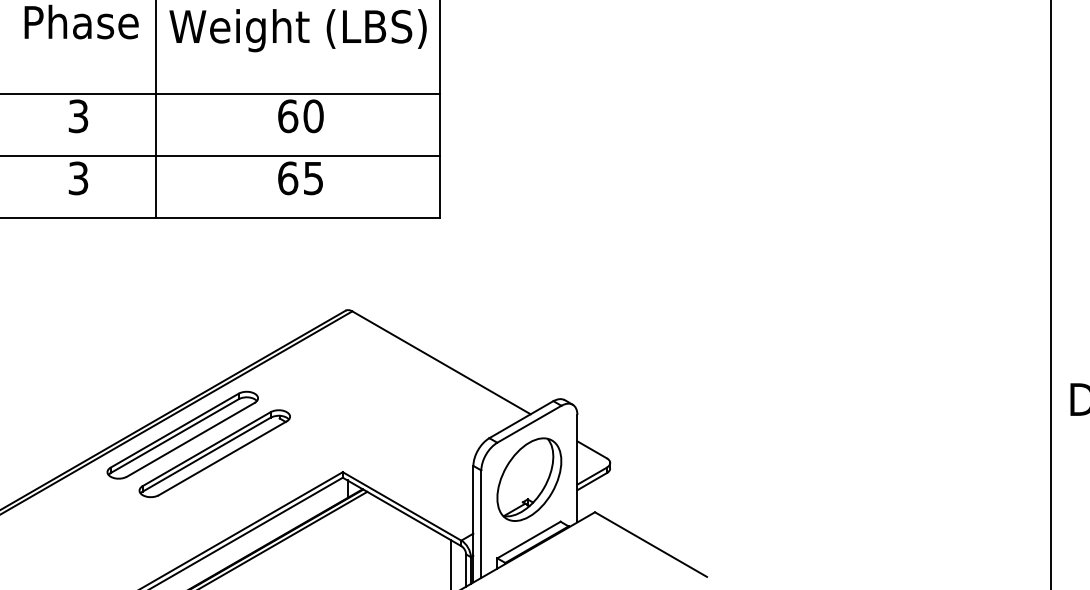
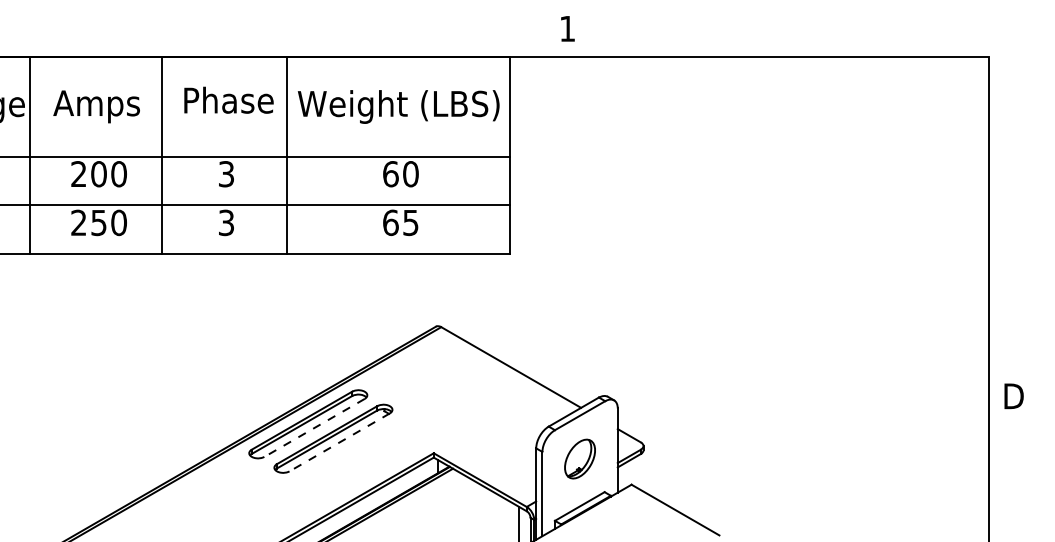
line: (190, 439) -> (314, 427), solid -> dashed
line: (222, 458) -> (339, 442), solid -> dashed
part: (528, 478) -> (579, 458), size x0.6

